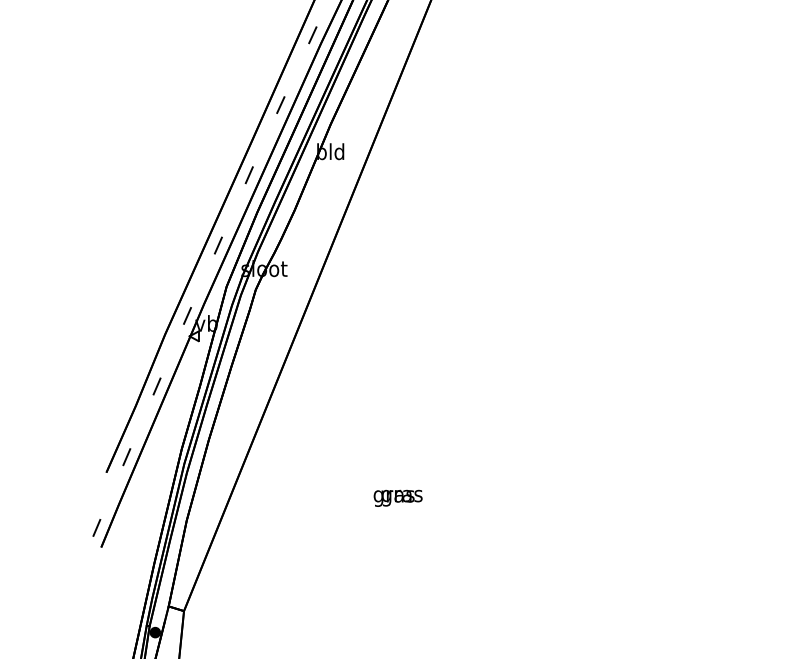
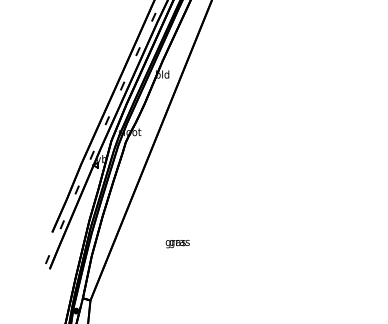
text: (397, 499) -> (177, 244), moved

